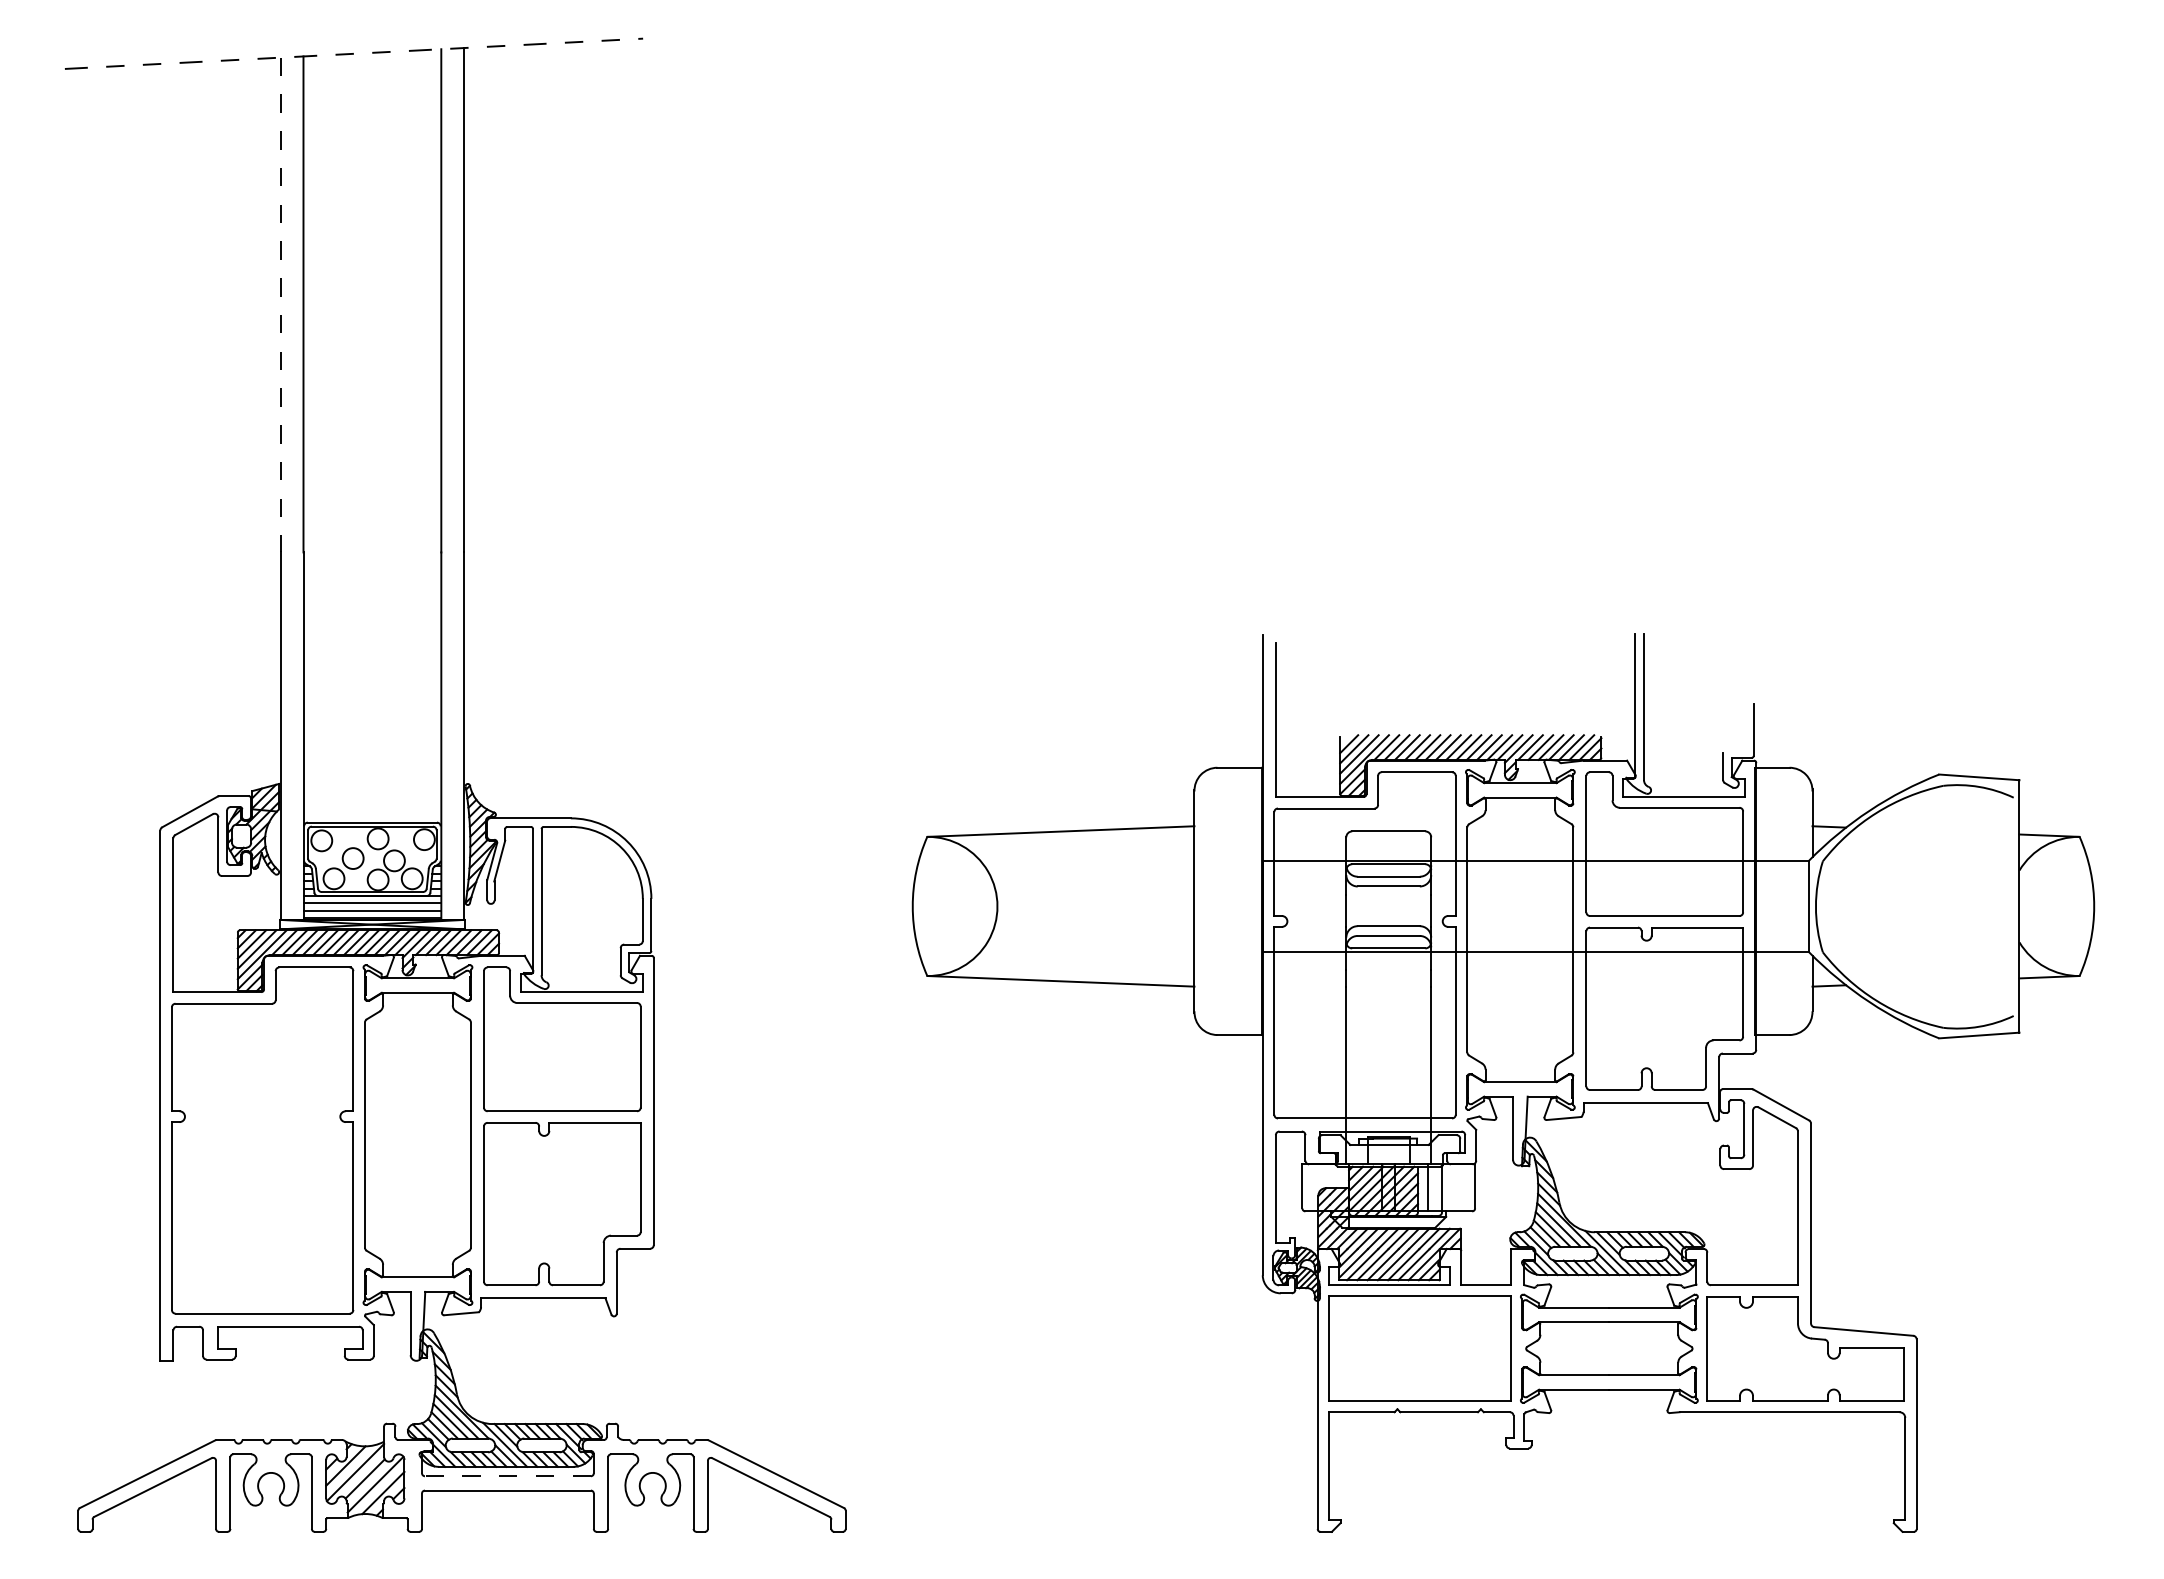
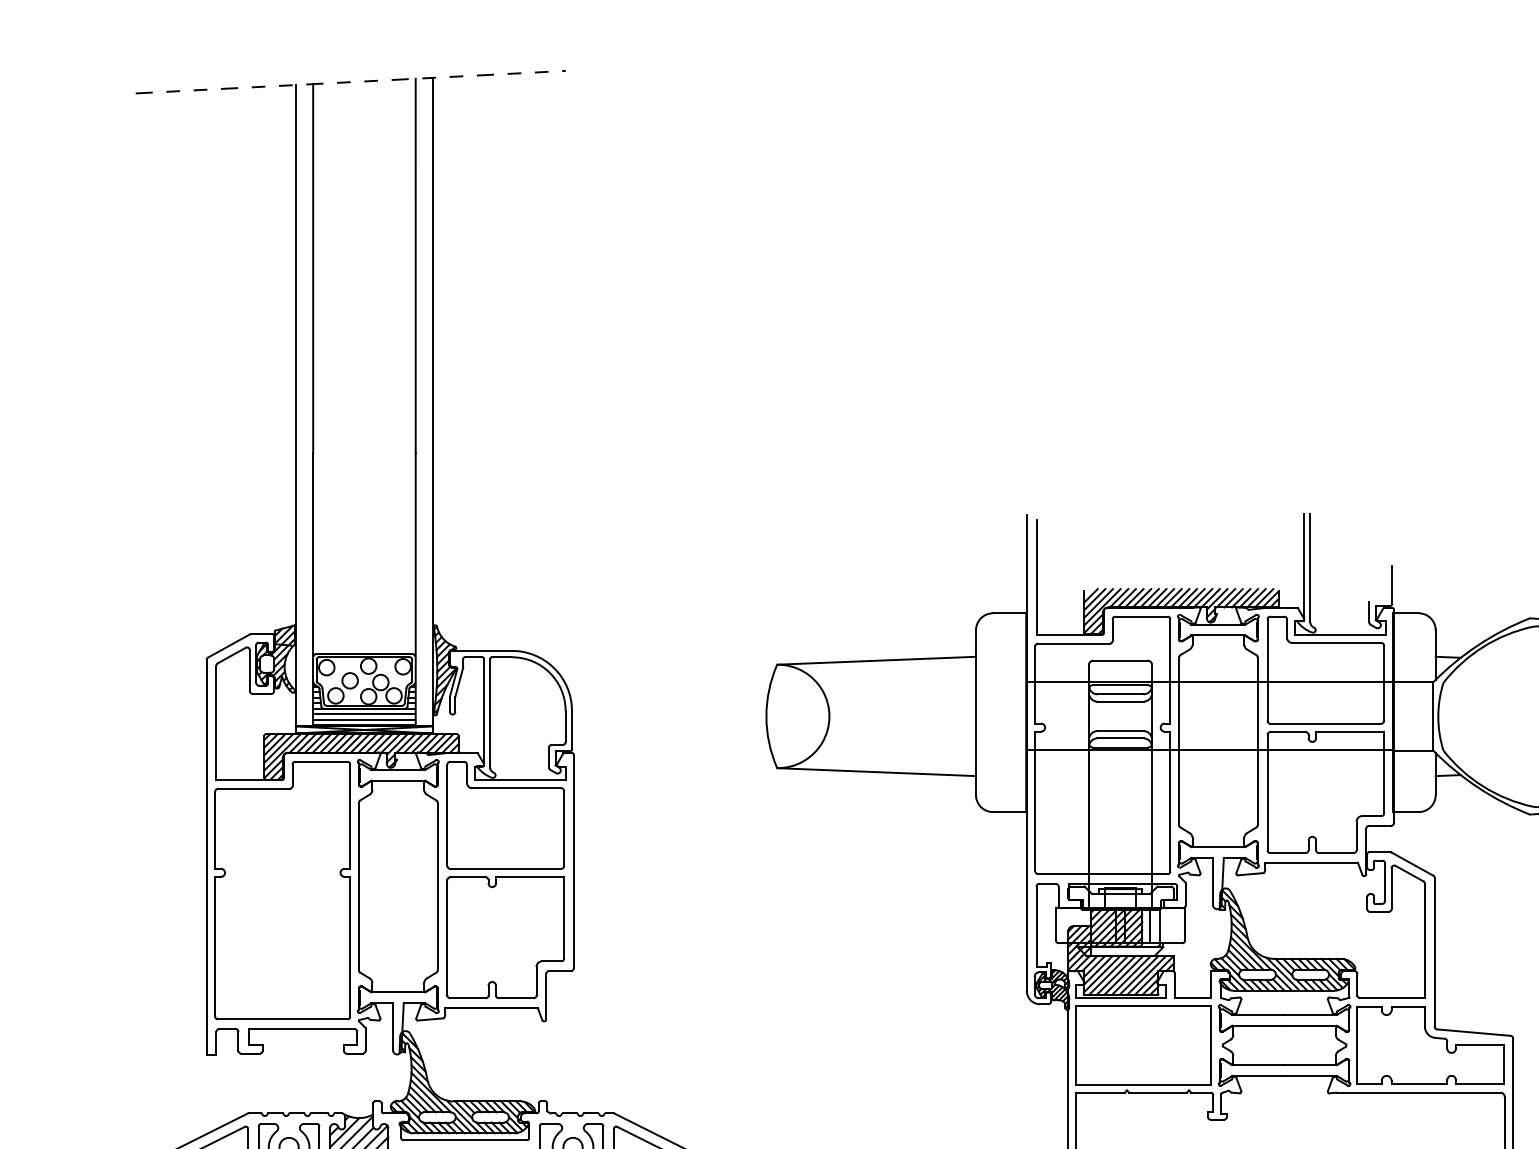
line: (280, 305) -> (296, 269), dashed -> solid
line: (507, 1476) -> (464, 1140), dashed -> solid

